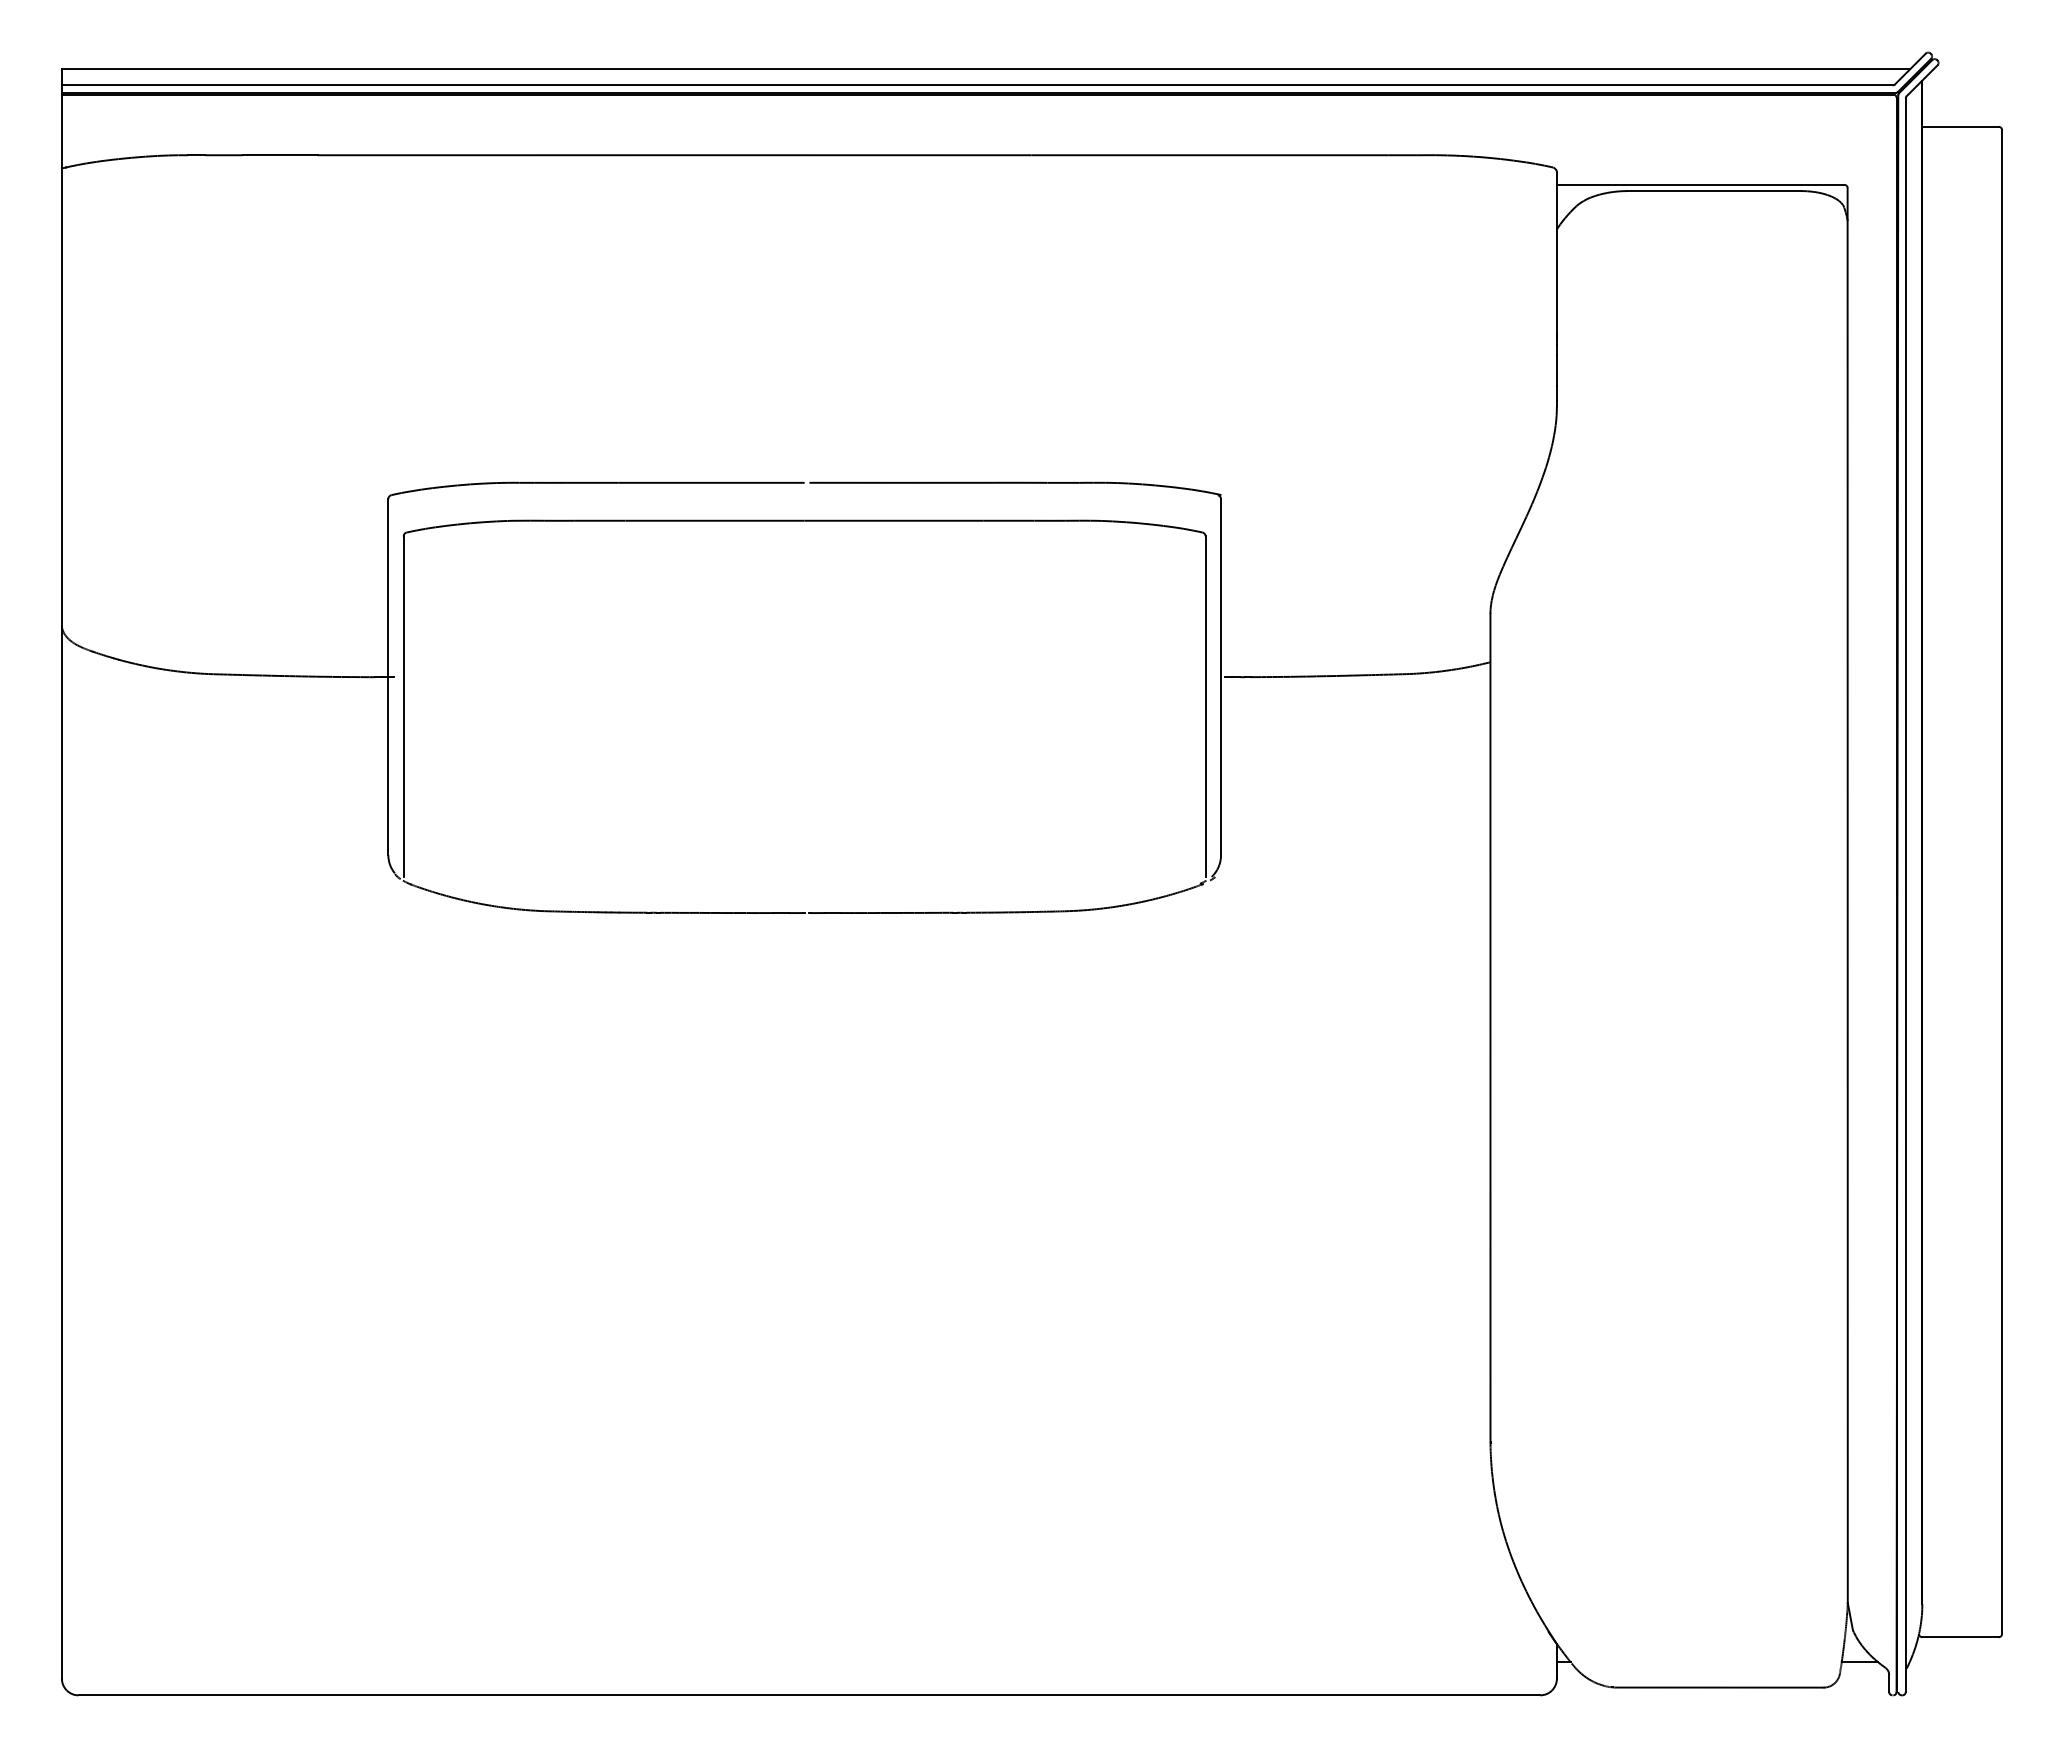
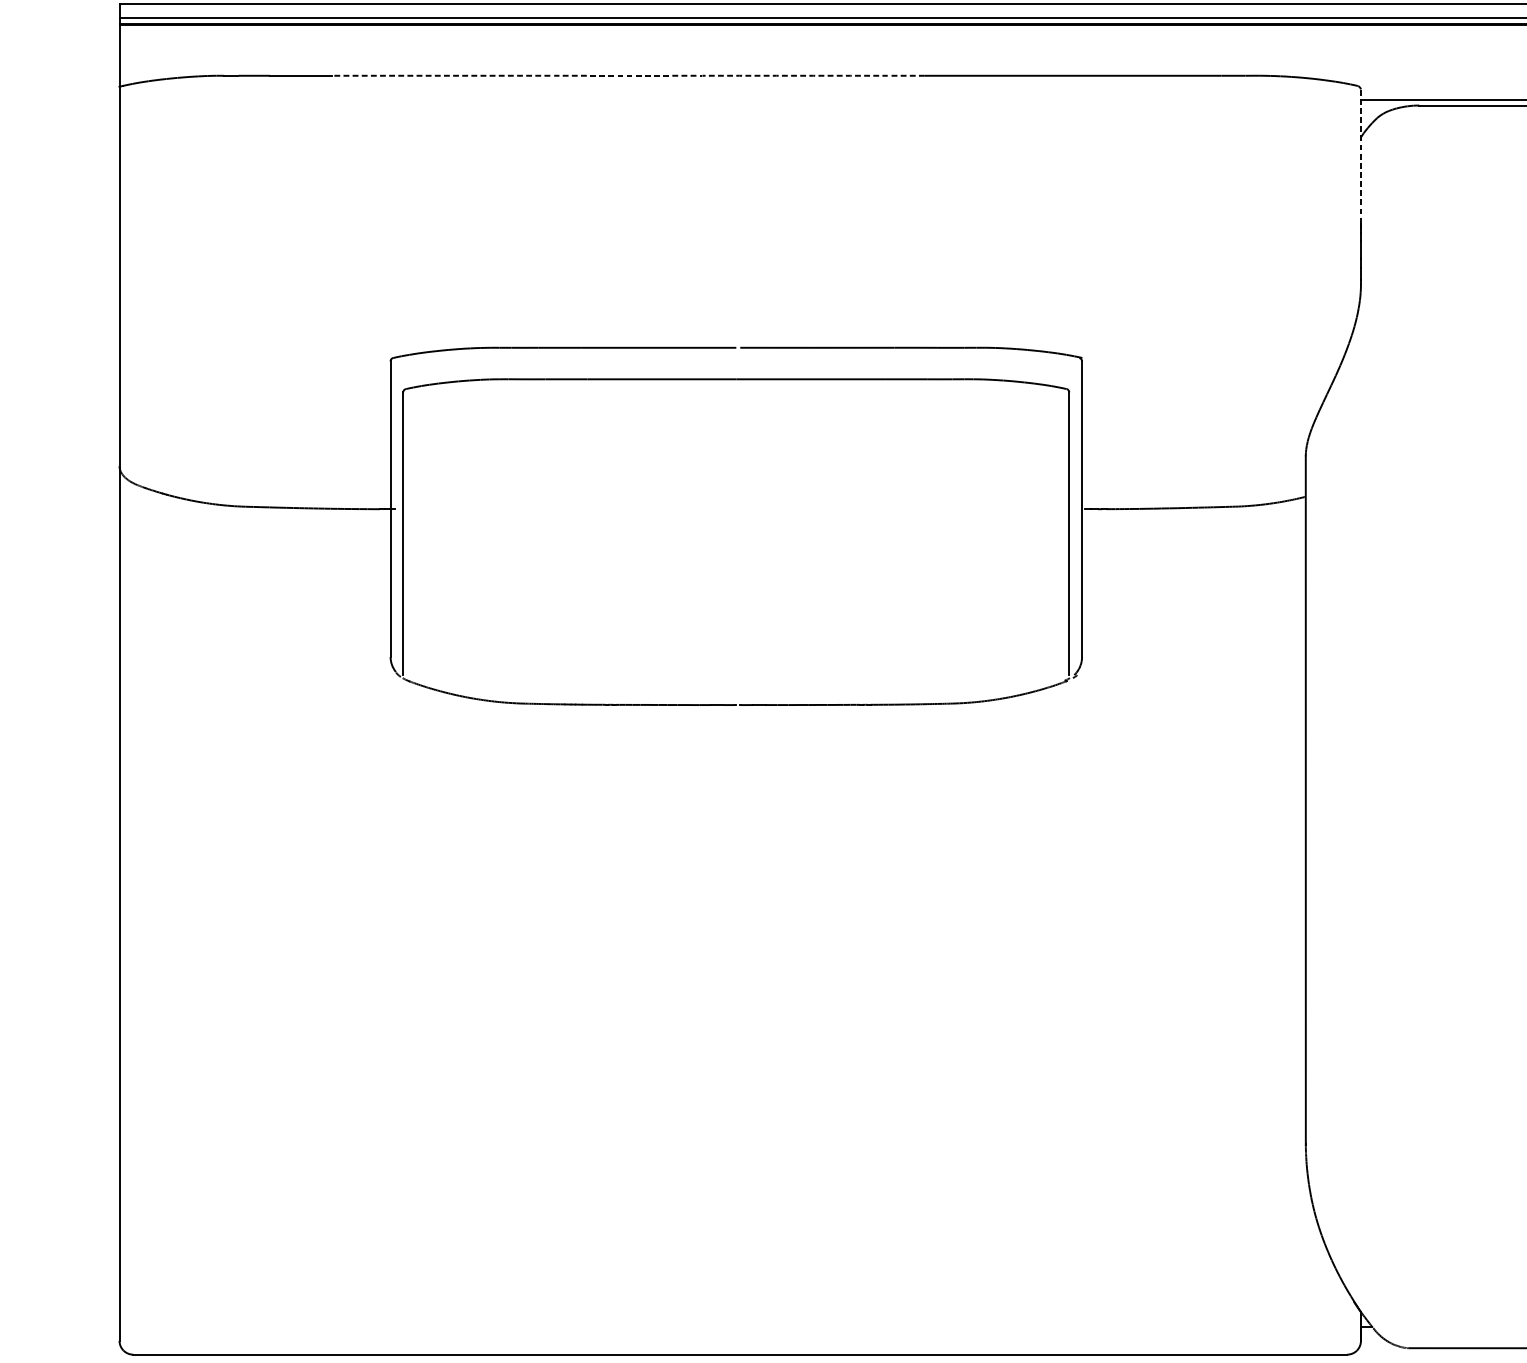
arc: (674, 155) -> (628, 75), solid -> dashed
line: (1556, 252) -> (1360, 156), solid -> dashed

